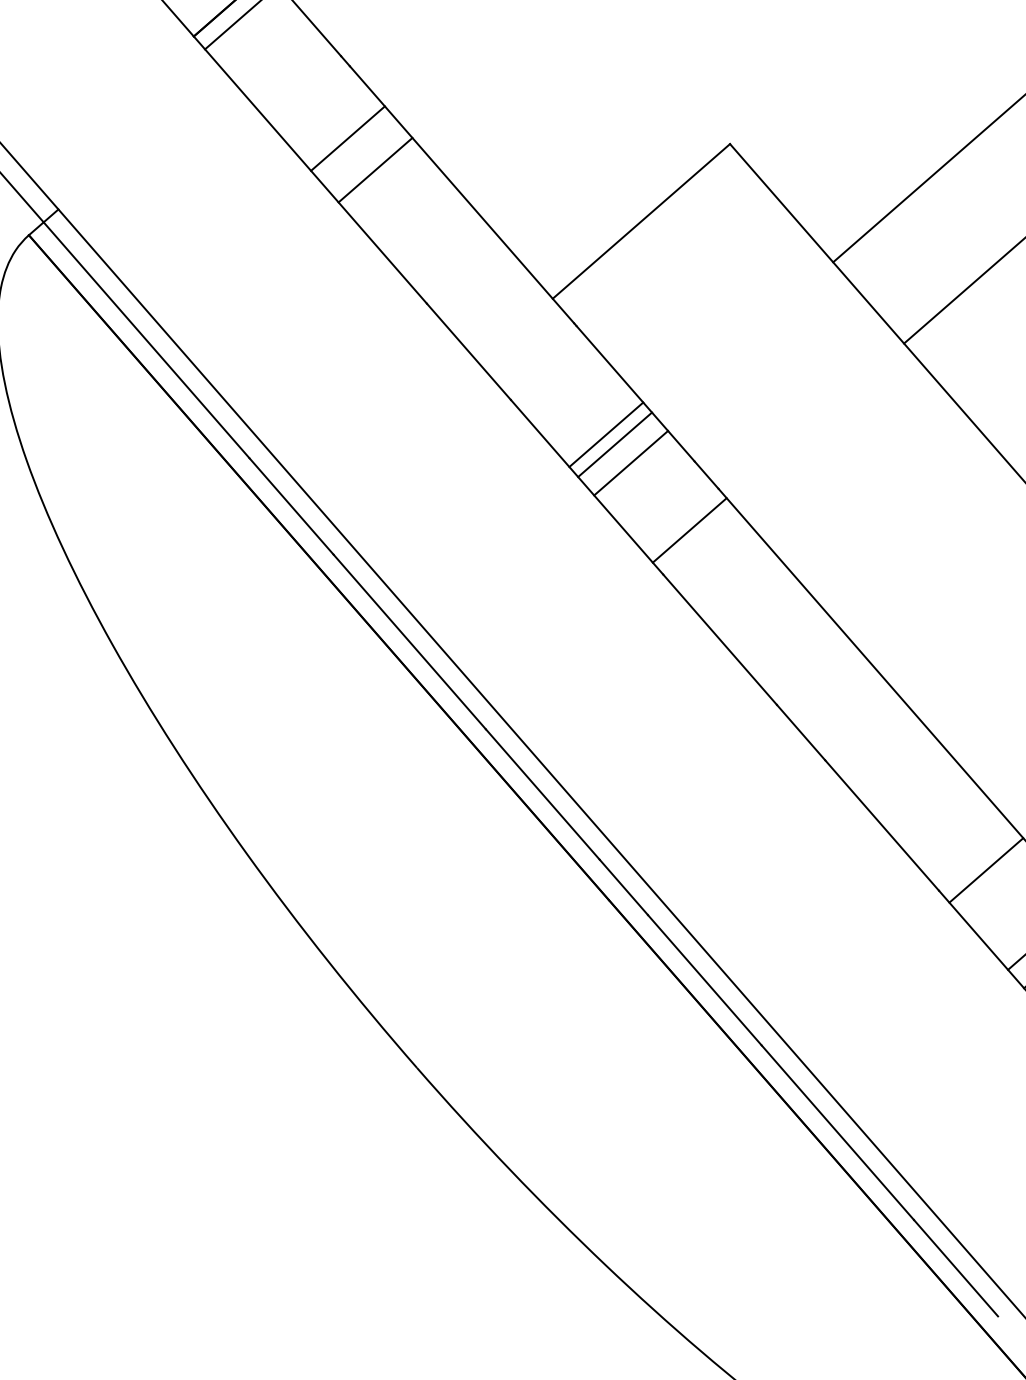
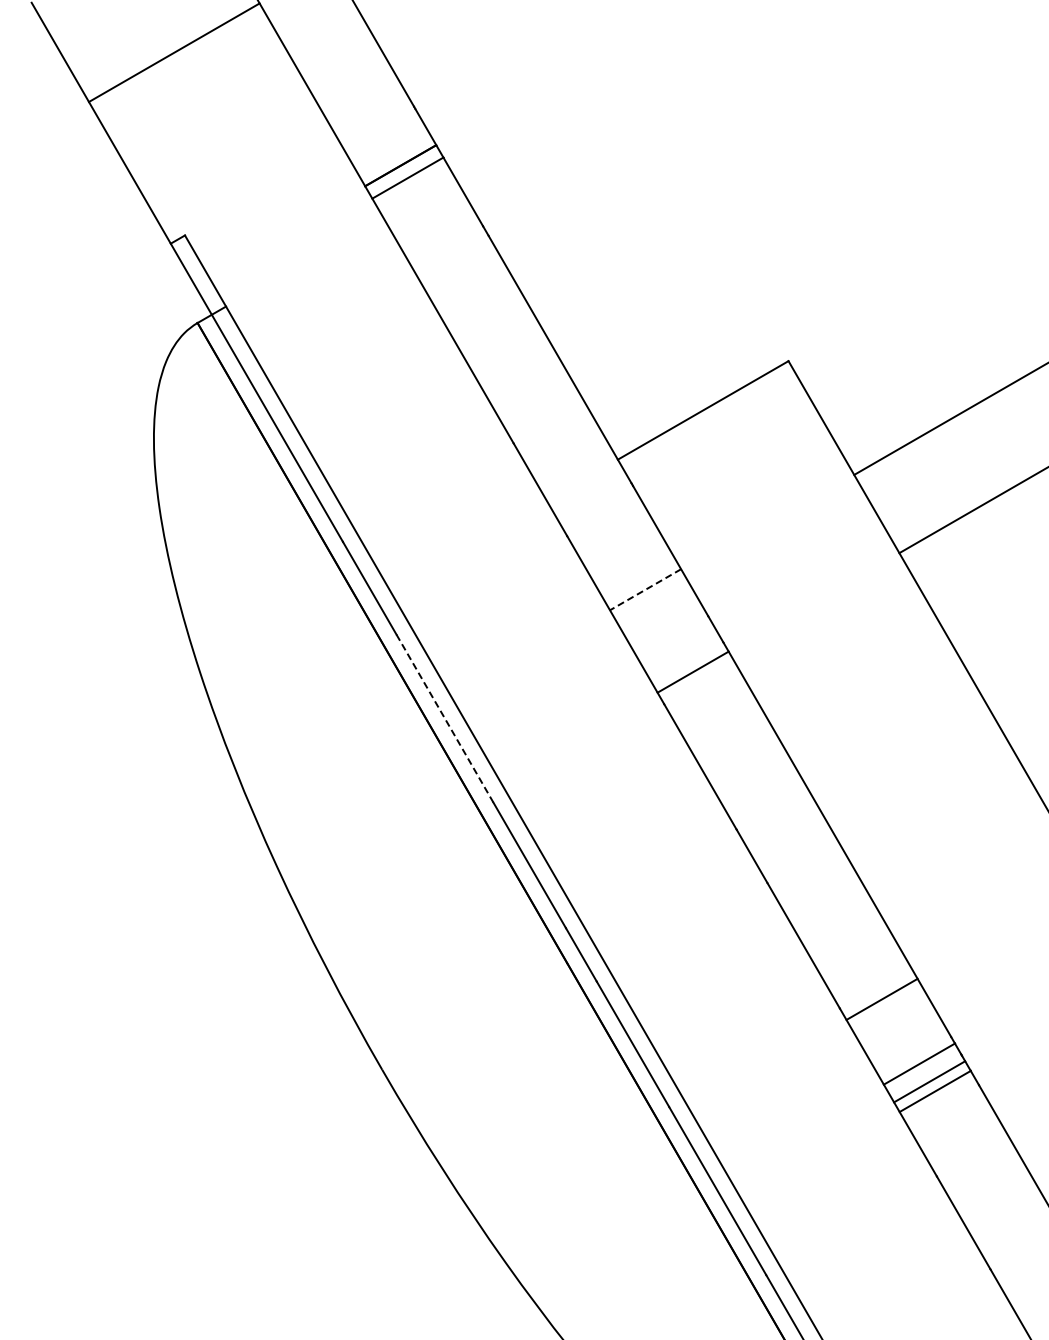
line: (346, 138) -> (474, 294), removed
line: (374, 169) -> (492, 324), removed
line: (605, 434) -> (639, 579), removed
line: (615, 445) -> (645, 590), solid -> dashed
line: (630, 463) -> (655, 607), removed
line: (409, 641) -> (444, 718), solid -> dashed

